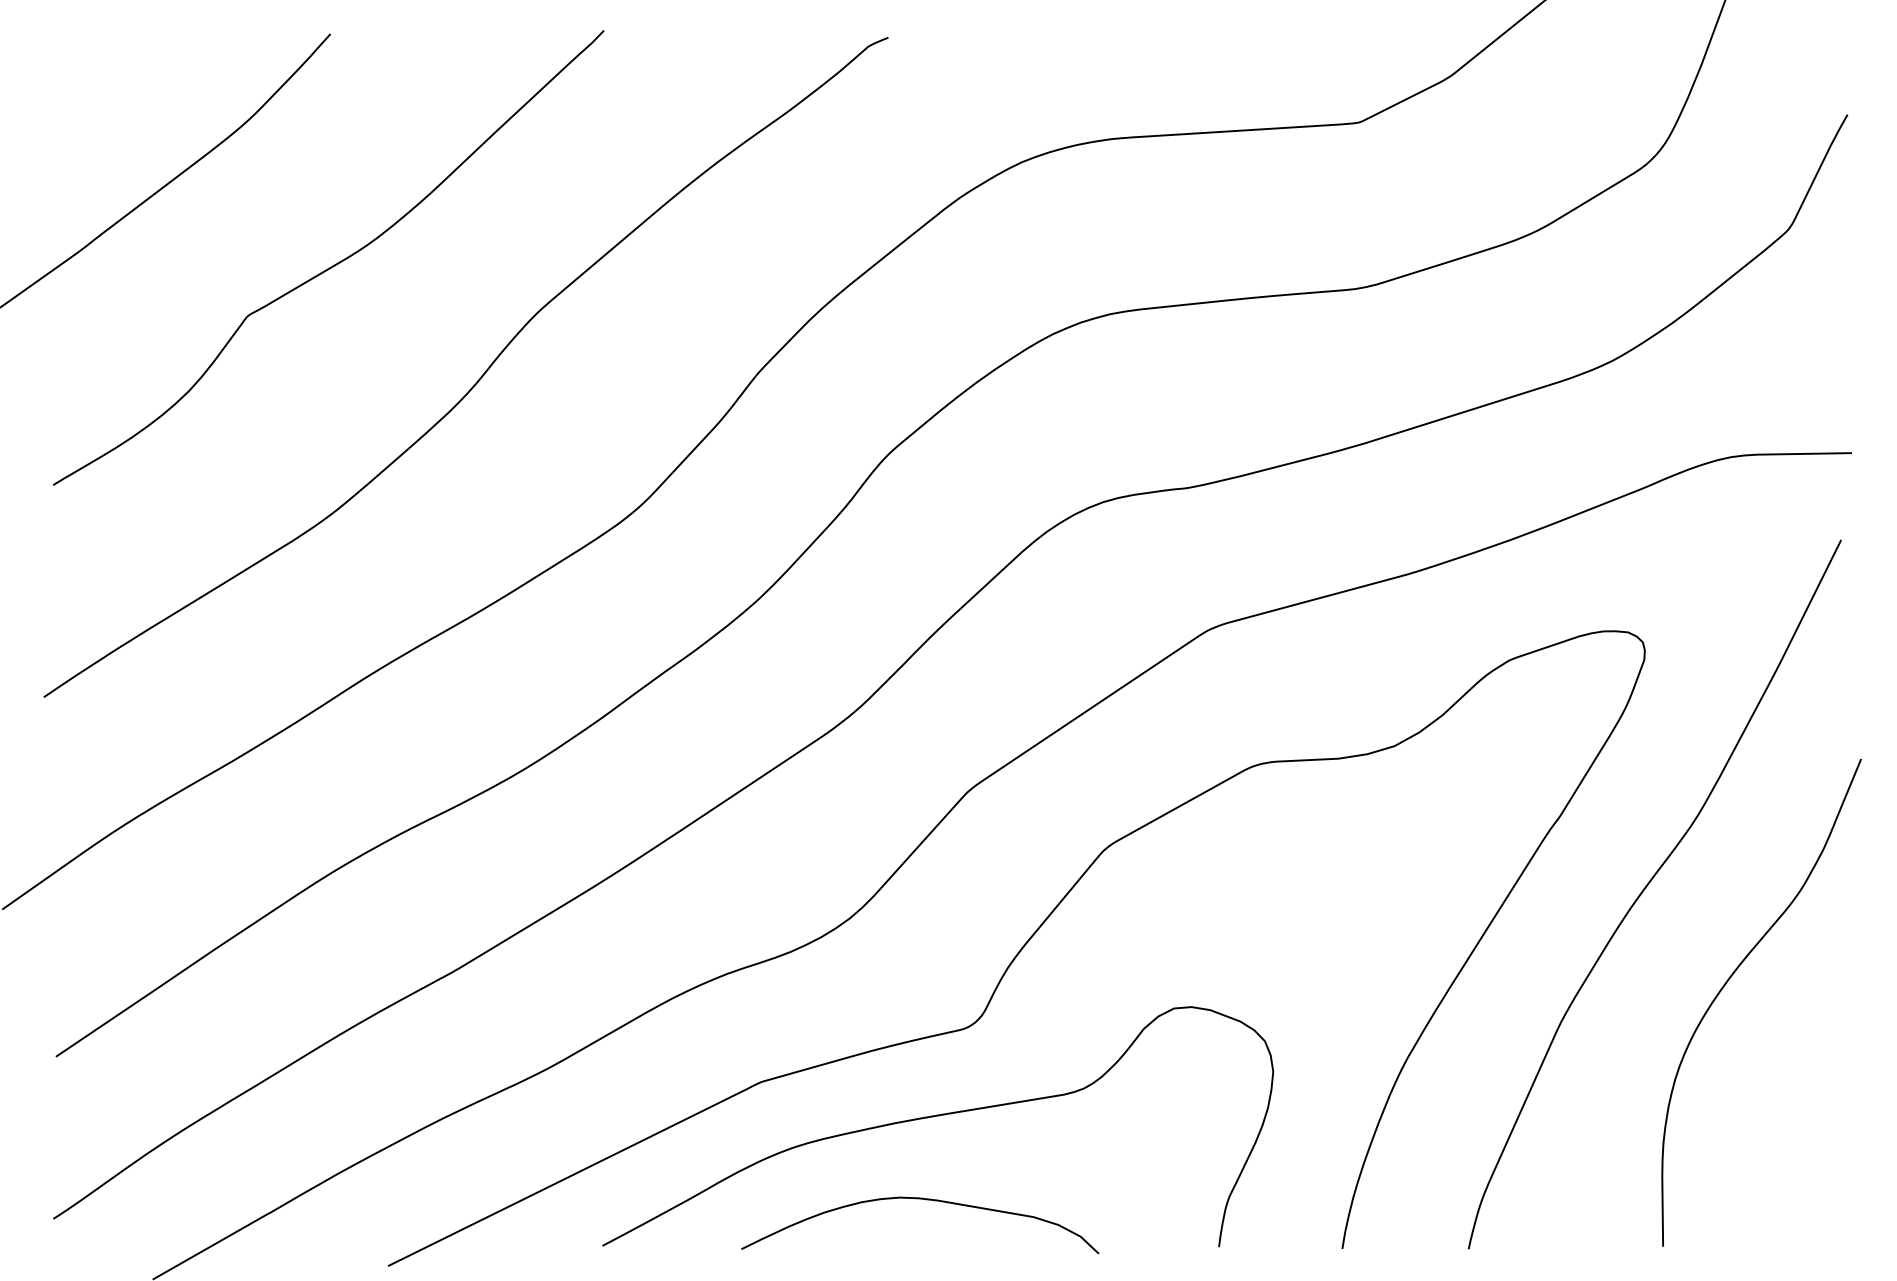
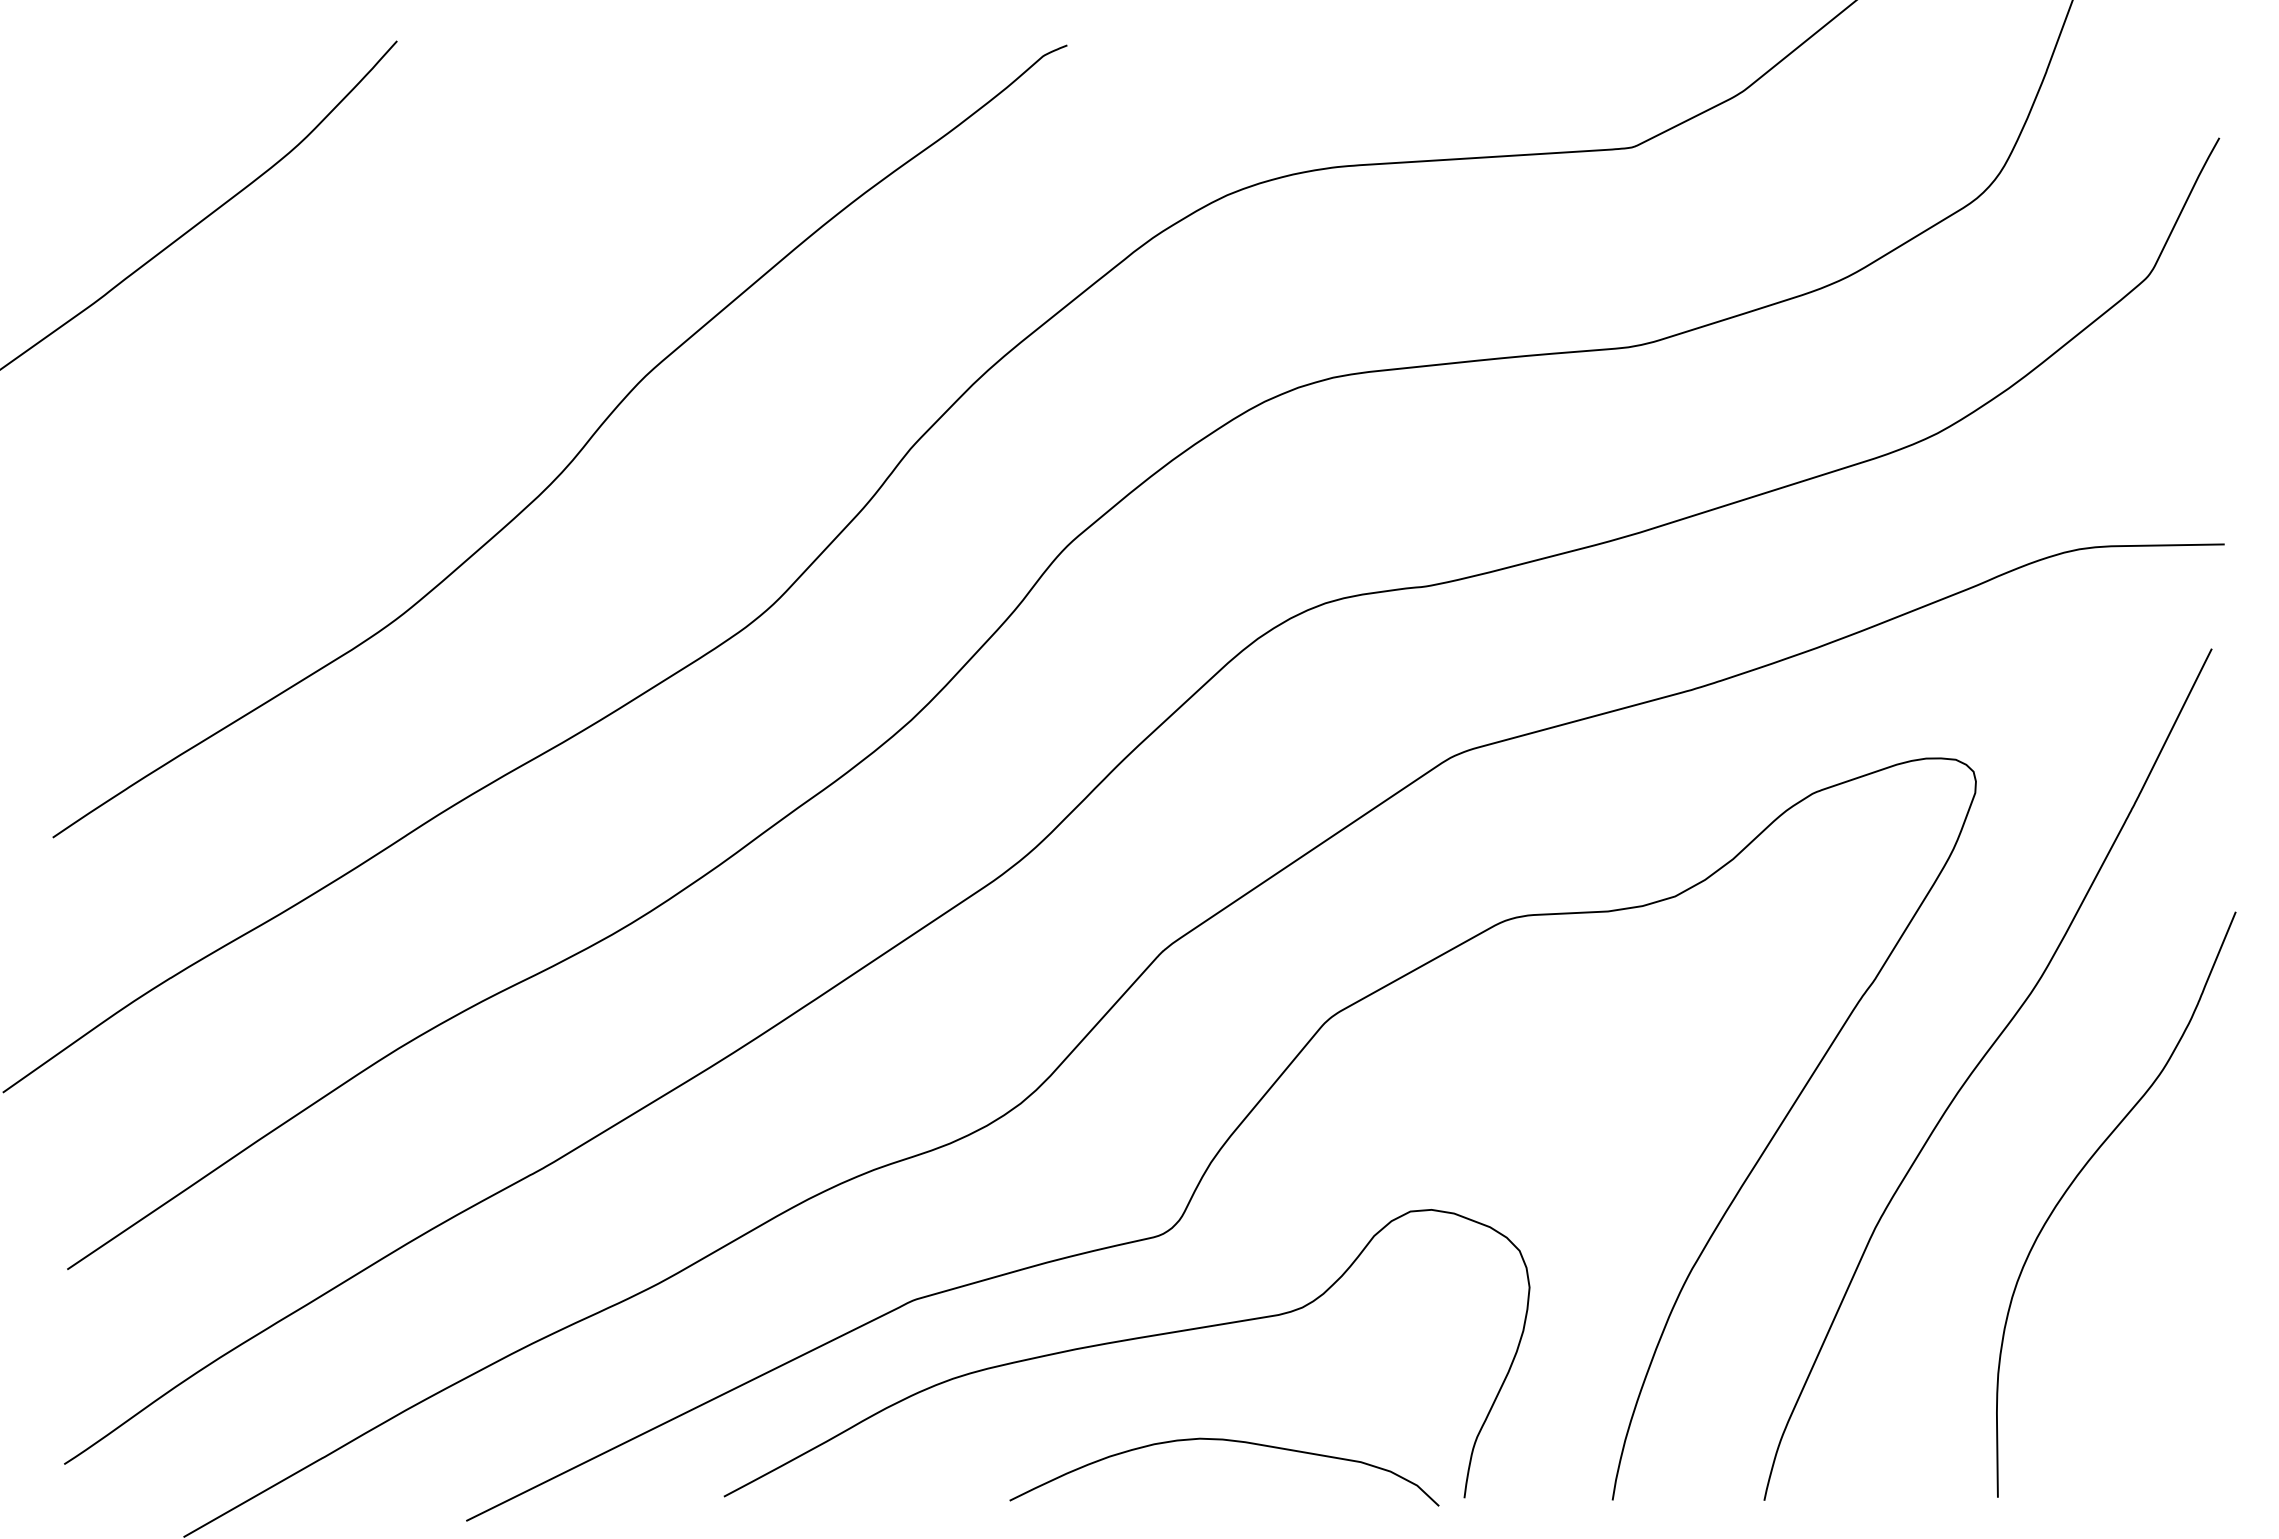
curve: (333, 265) -> (400, 318), removed
curve: (923, 1199) -> (1228, 1441), moved

